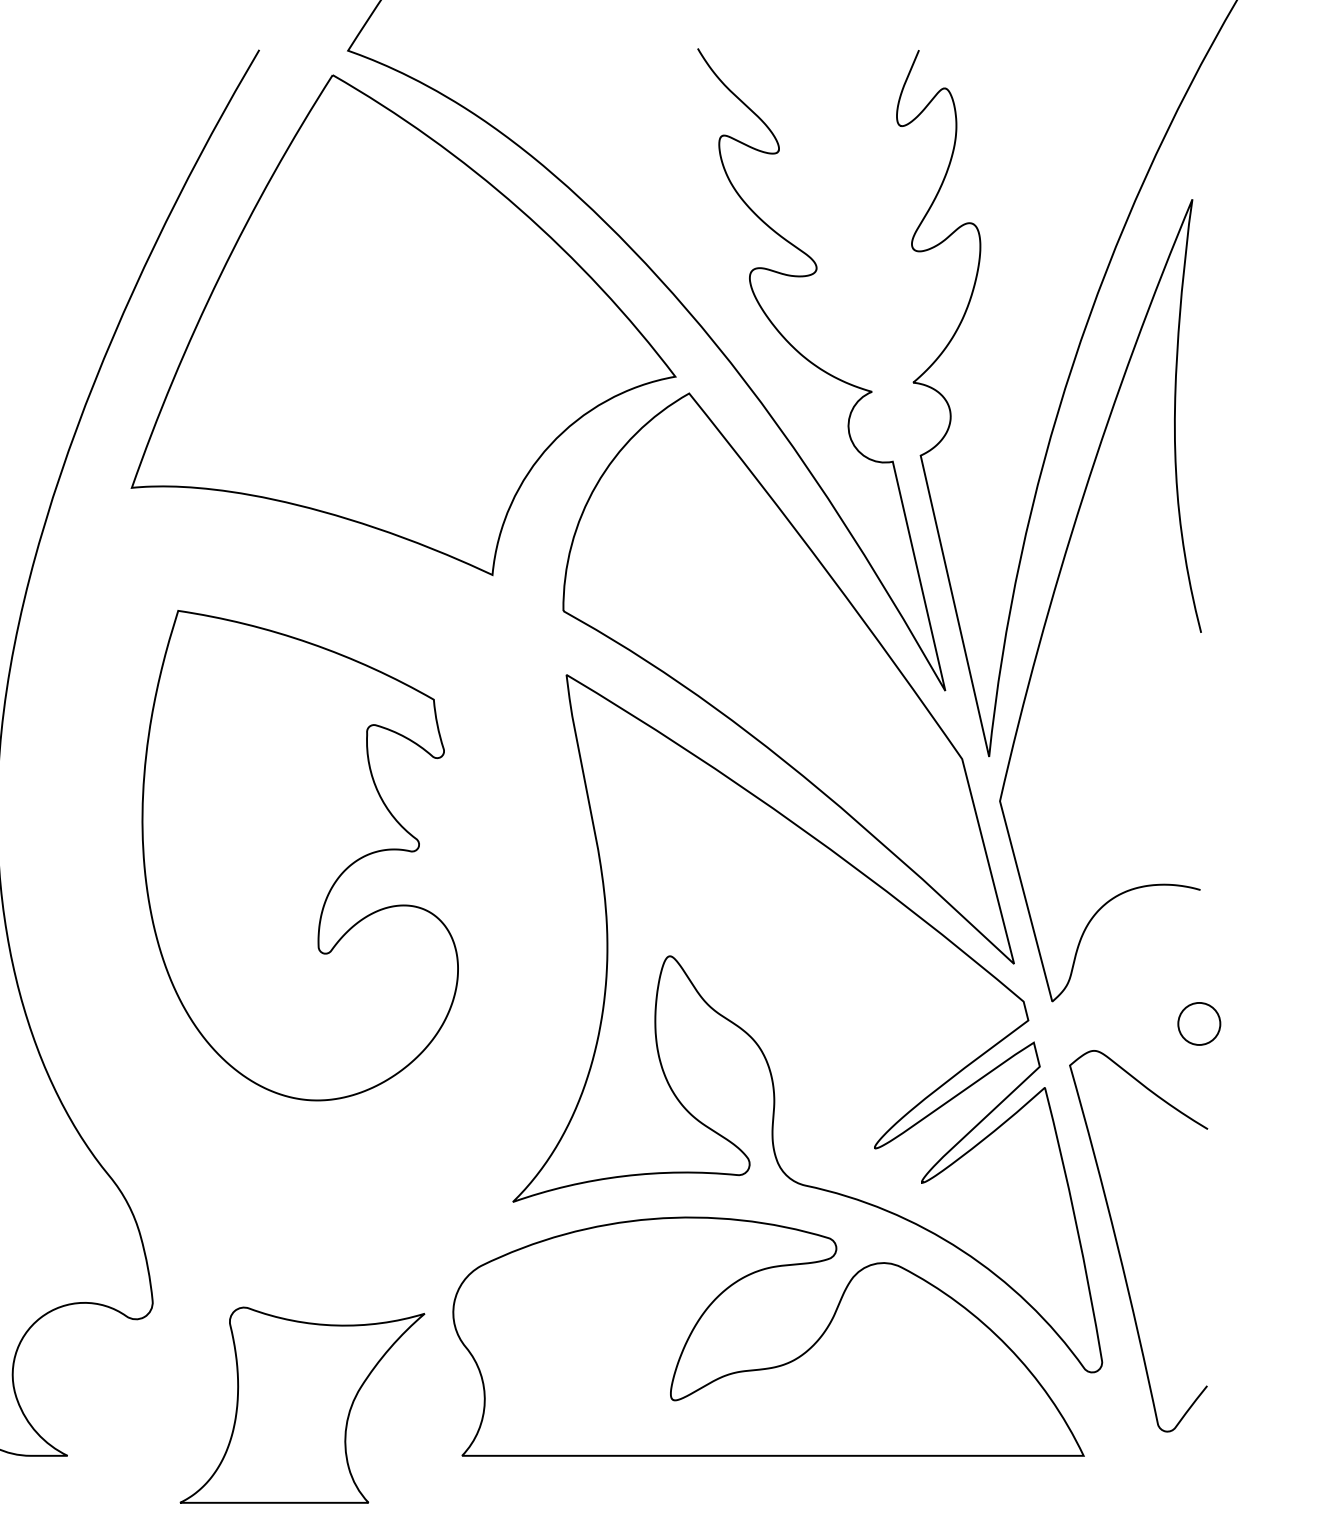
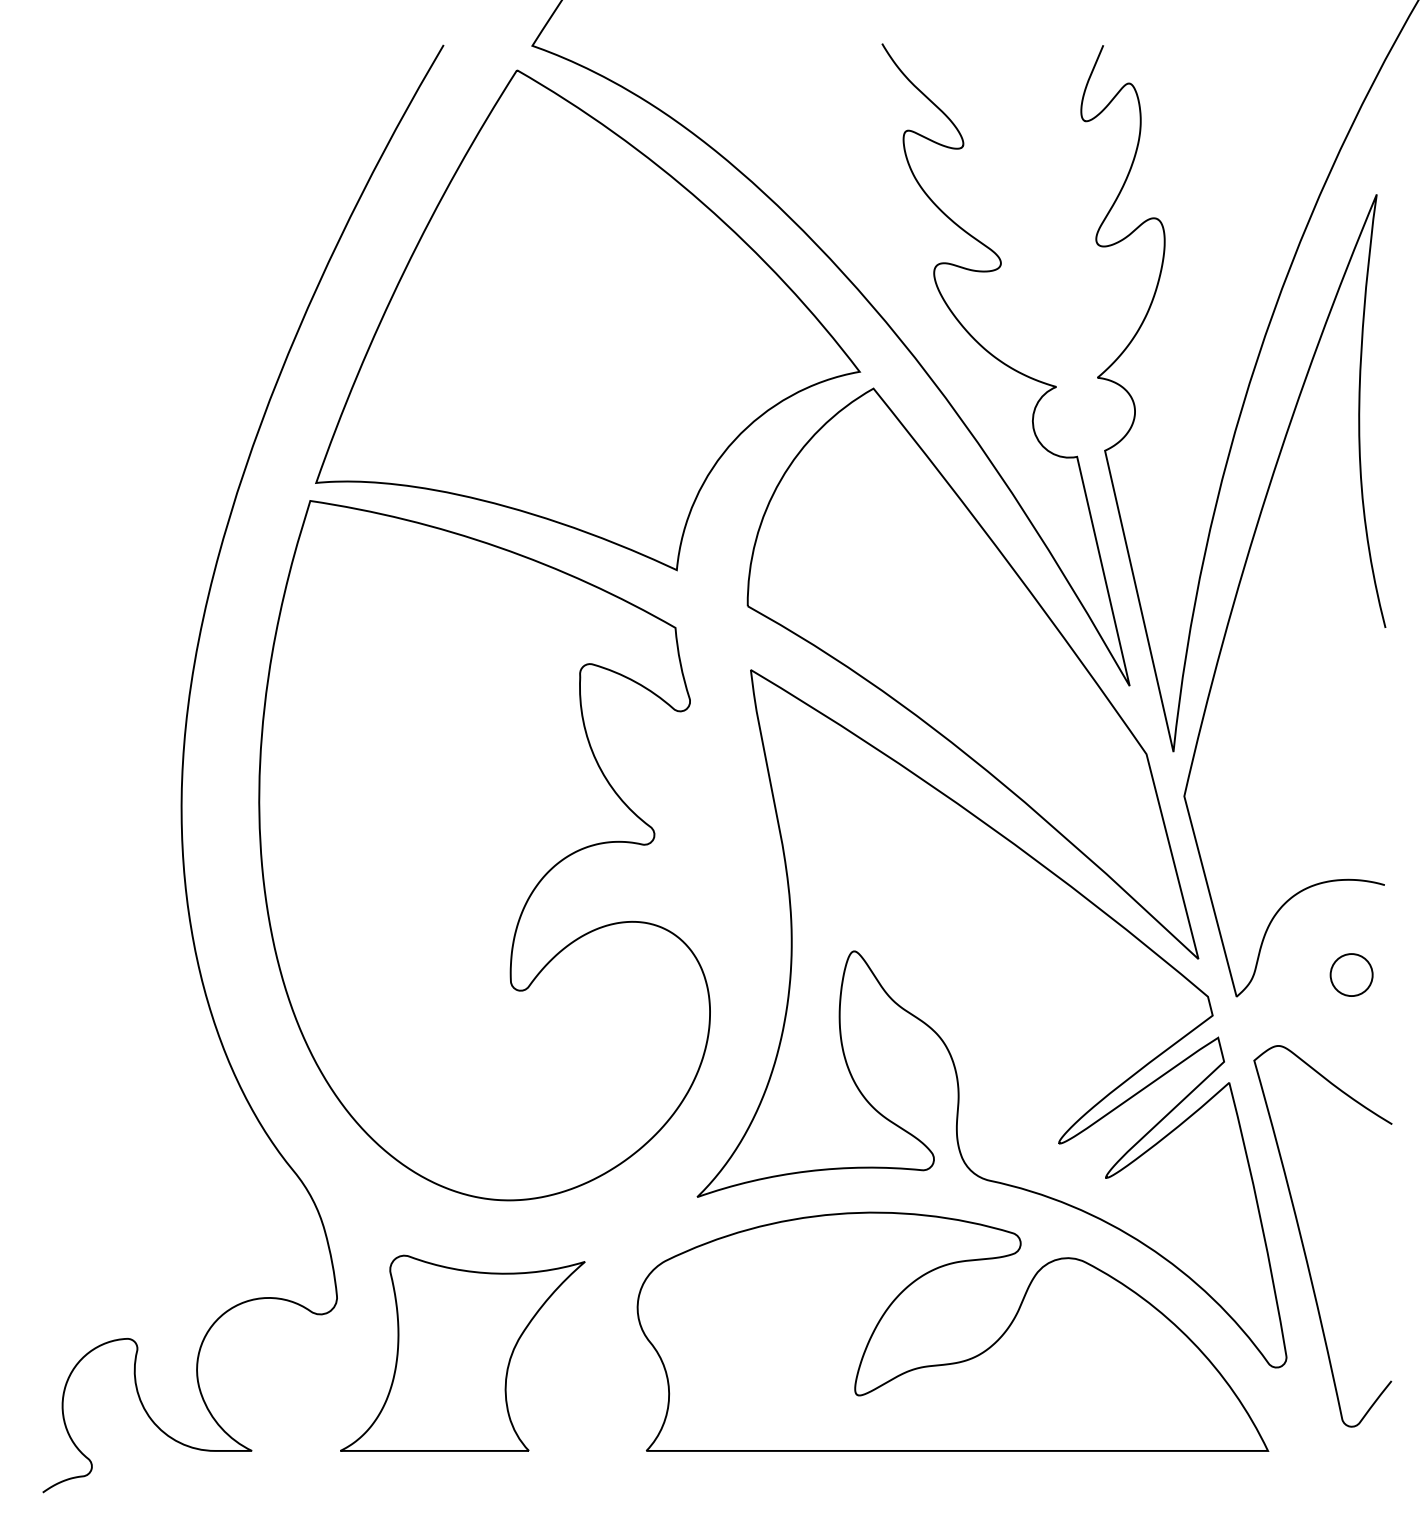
part: (300, 855) -> (484, 850), size x1.43
circle: (1199, 1023) -> (1351, 974), moved
part: (302, 1404) -> (462, 1352), moved

